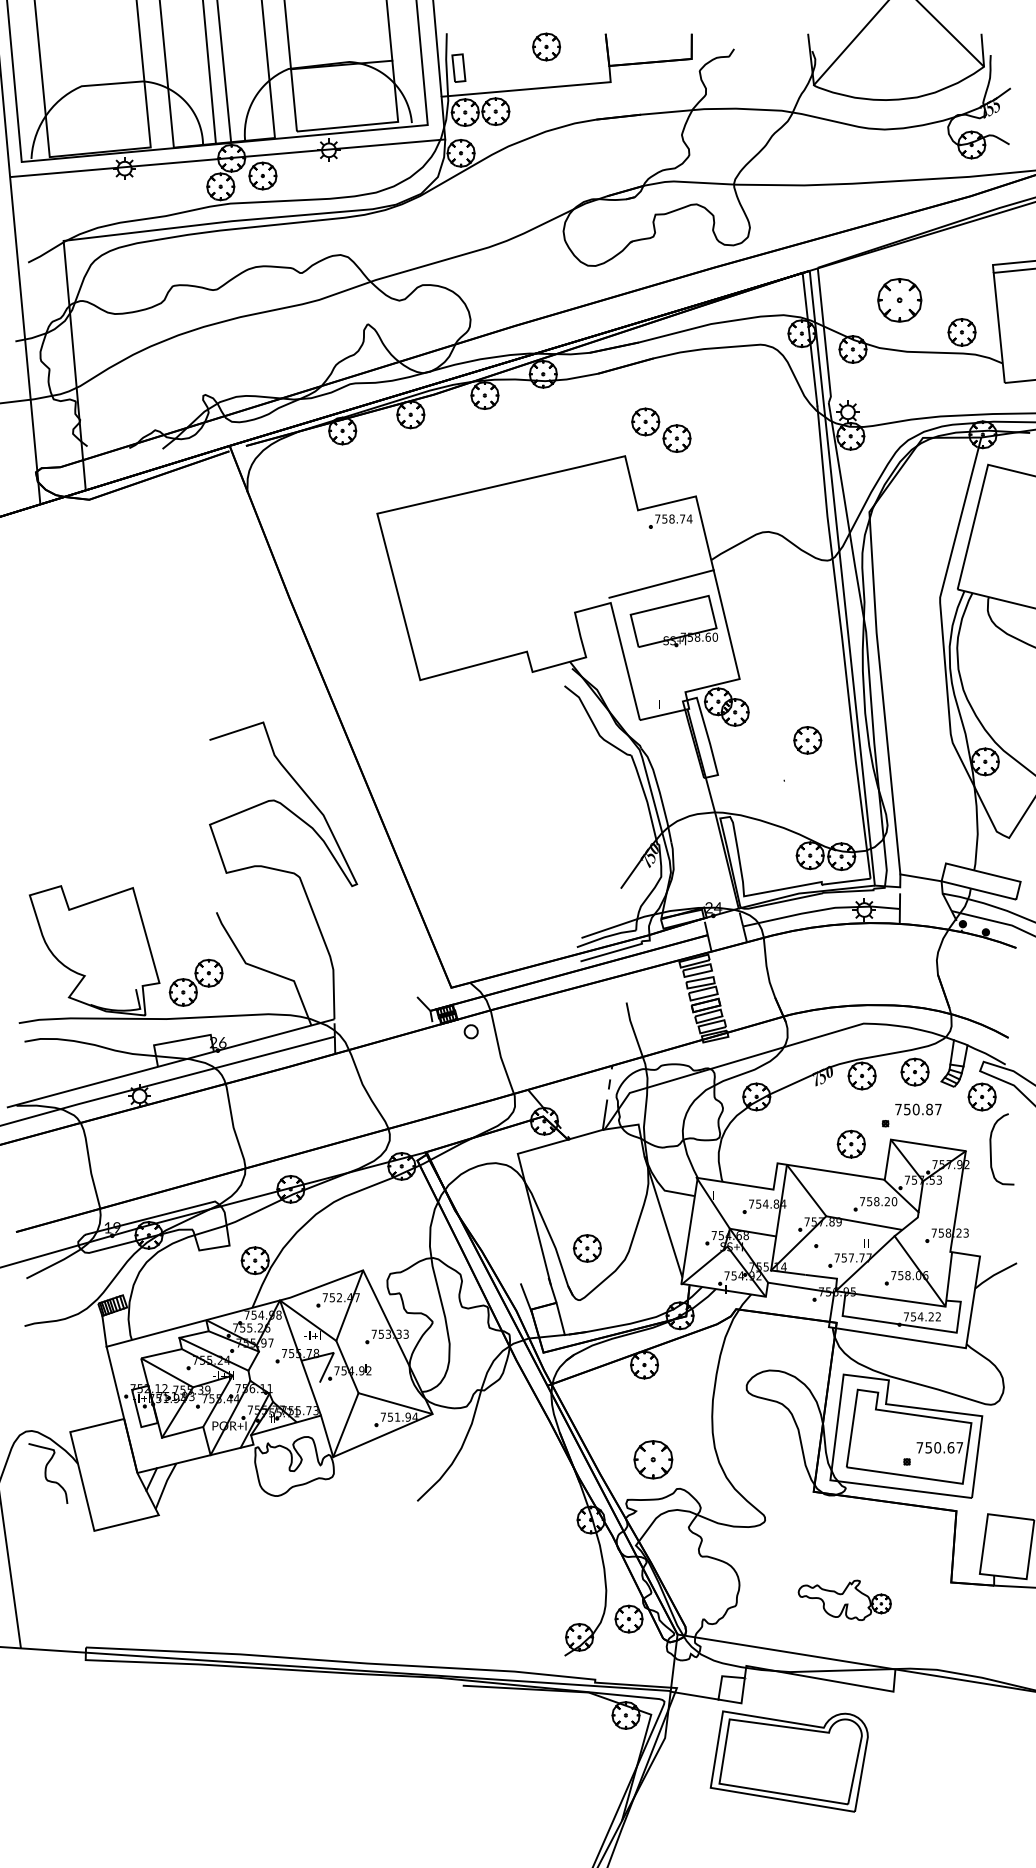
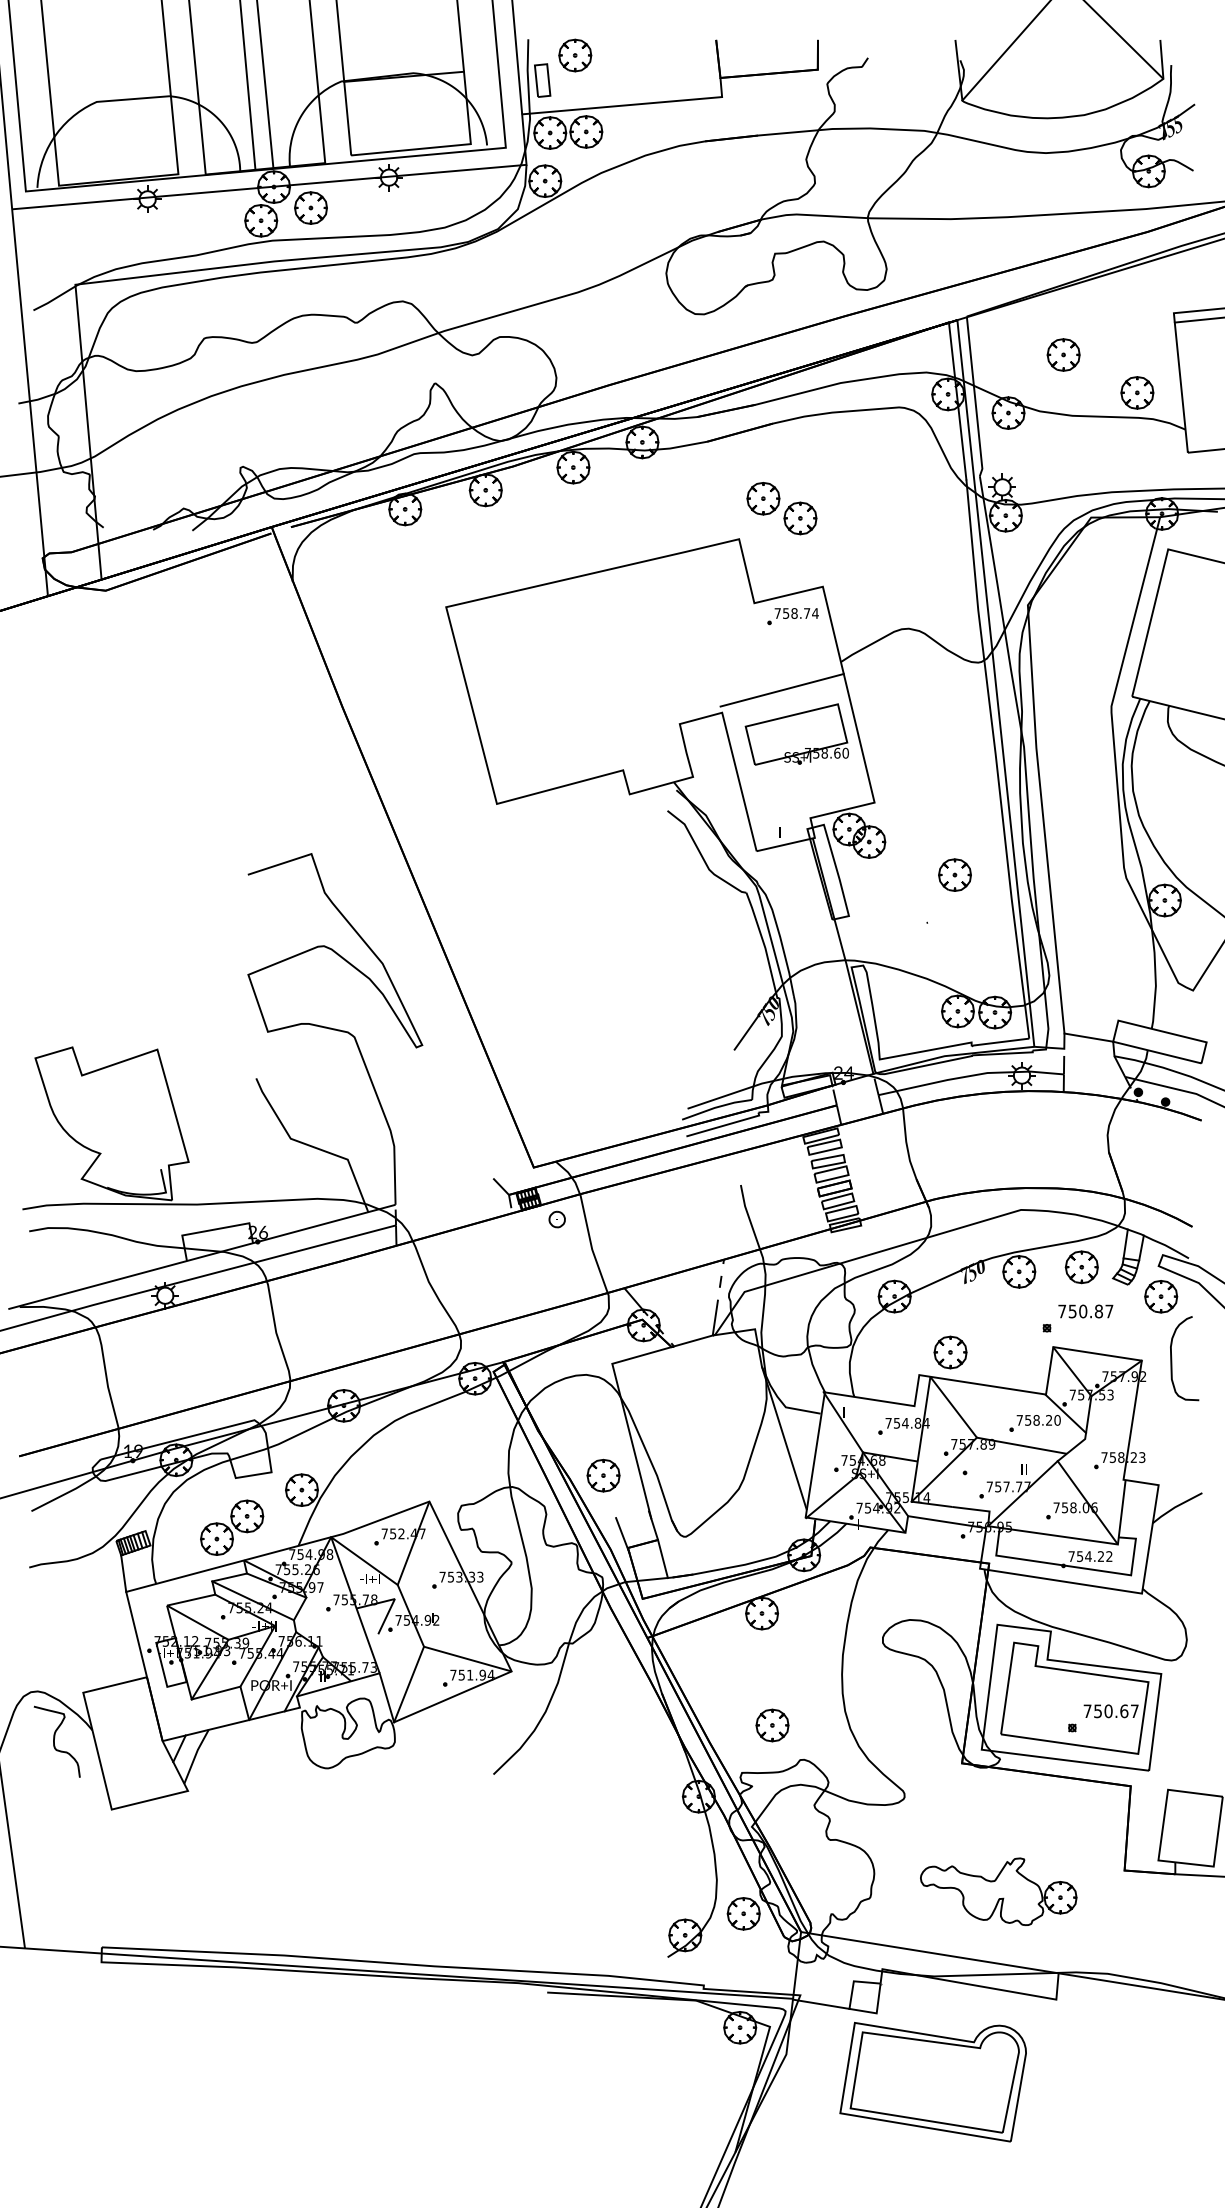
part: (546, 46) -> (575, 55), moved
part: (899, 299) -> (1063, 354), size x0.62
part: (196, 982) -> (232, 1527), moved
part: (851, 1144) -> (950, 1352), moved
part: (587, 1248) -> (603, 1475), moved
part: (653, 1459) -> (772, 1725), size x0.71
part: (844, 1600) -> (998, 1891), size x1.43

